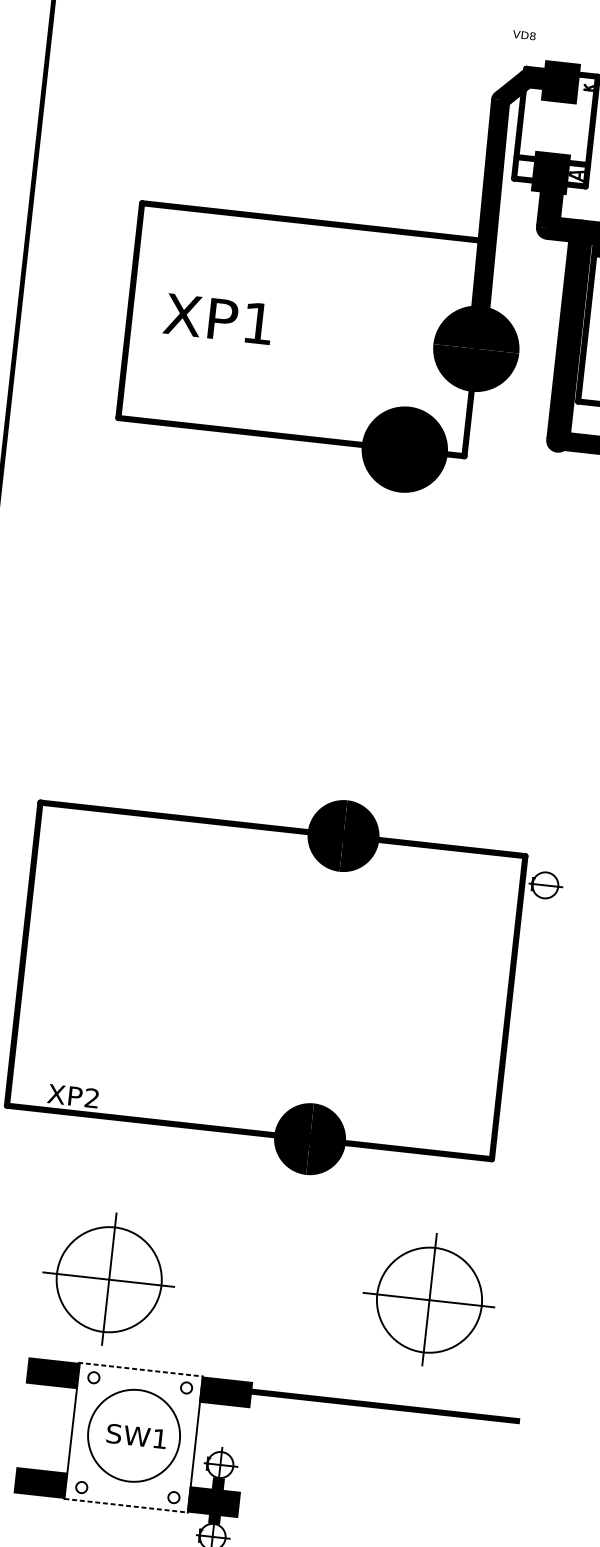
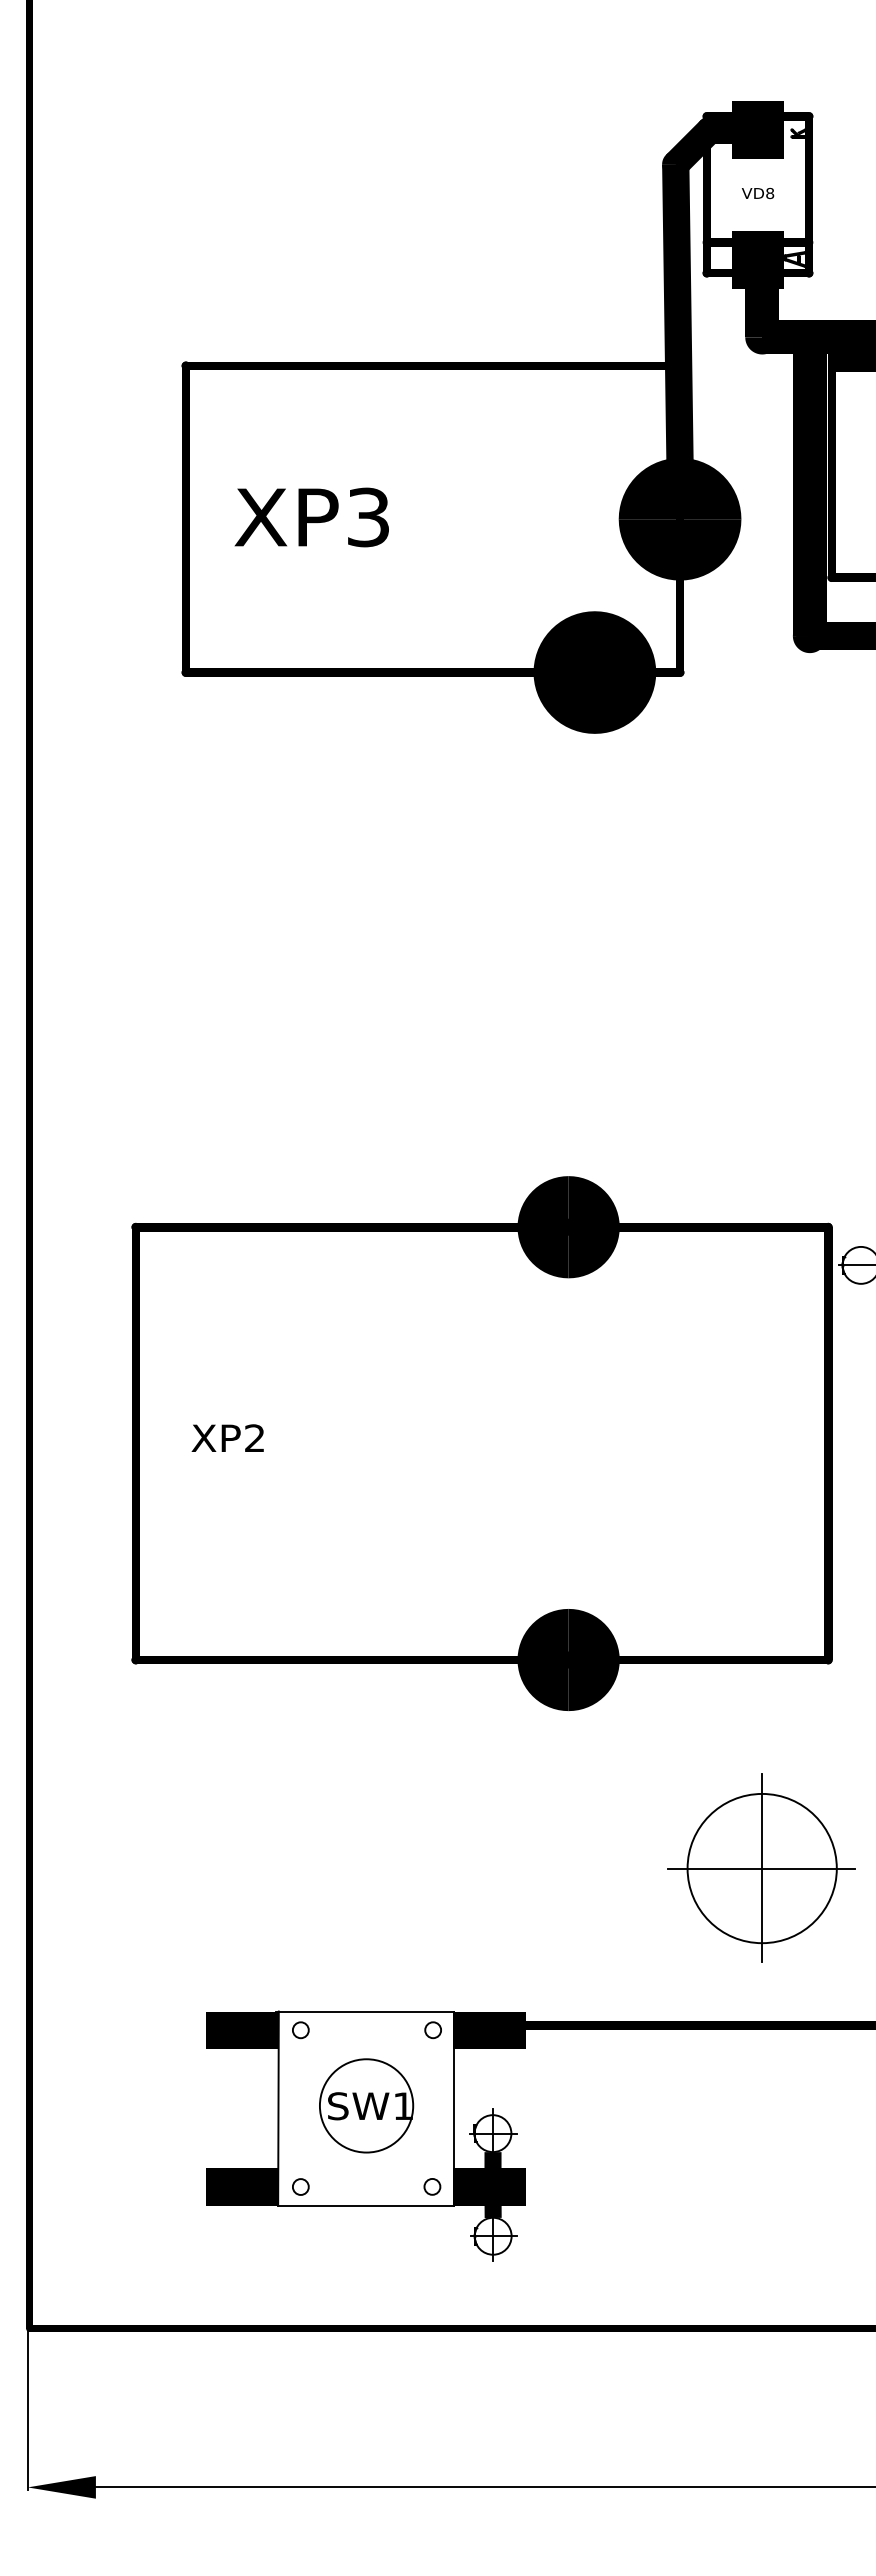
text: (524, 35) -> (758, 193), moved
text: (258, 323) -> (368, 517), XP1 -> XP3
text: (73, 1095) -> (227, 1437), moved
part: (108, 1278) -> (306, 1888), removed
line: (140, 1369) -> (365, 2011), dashed -> solid
circle: (134, 1435) -> (366, 2105), size x0.71
line: (126, 1505) -> (366, 2205), dashed -> solid

